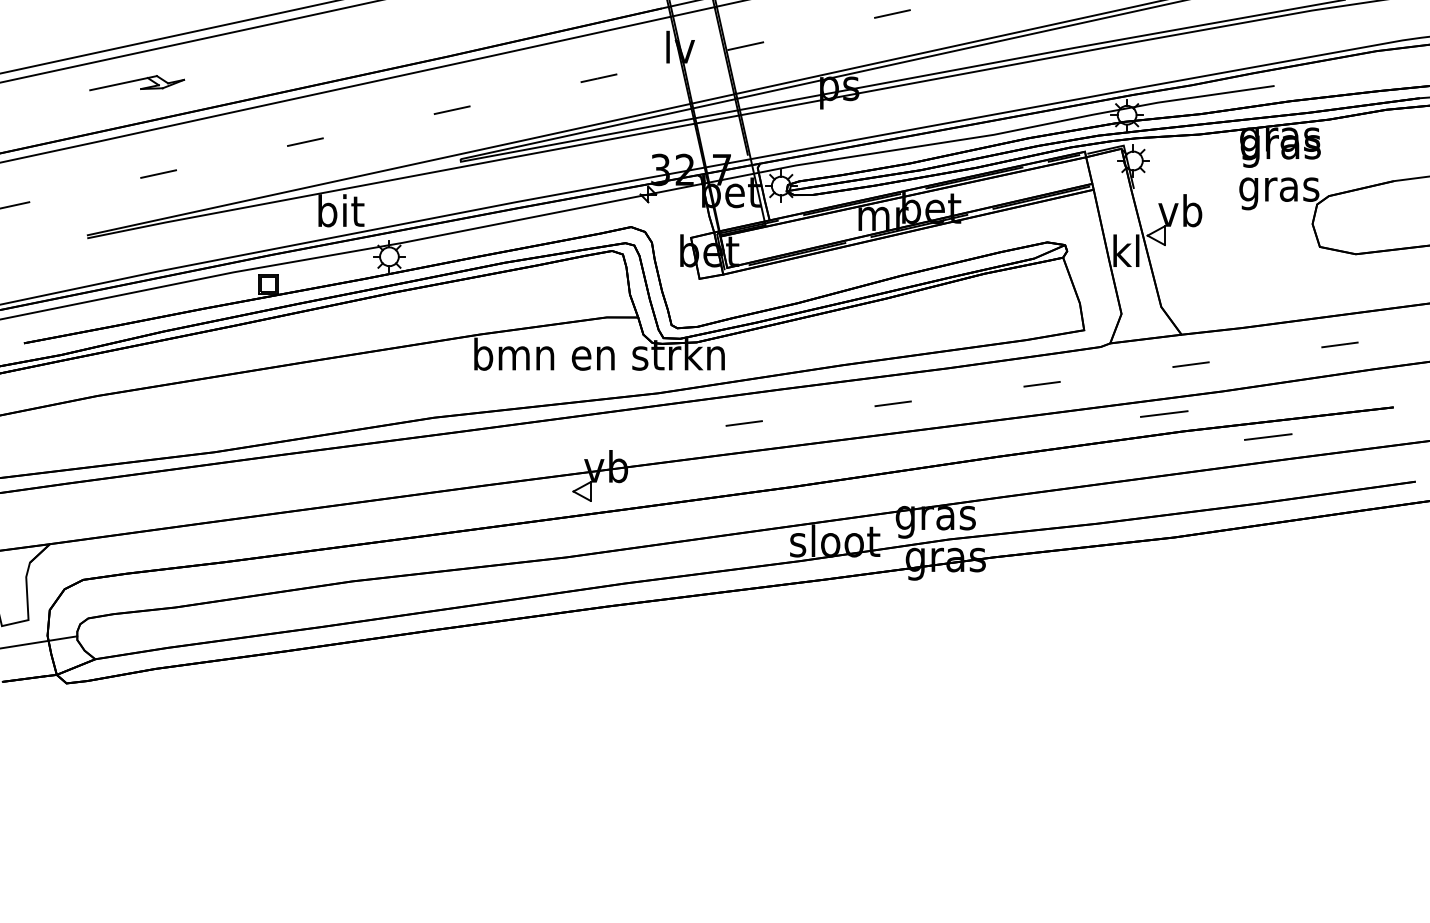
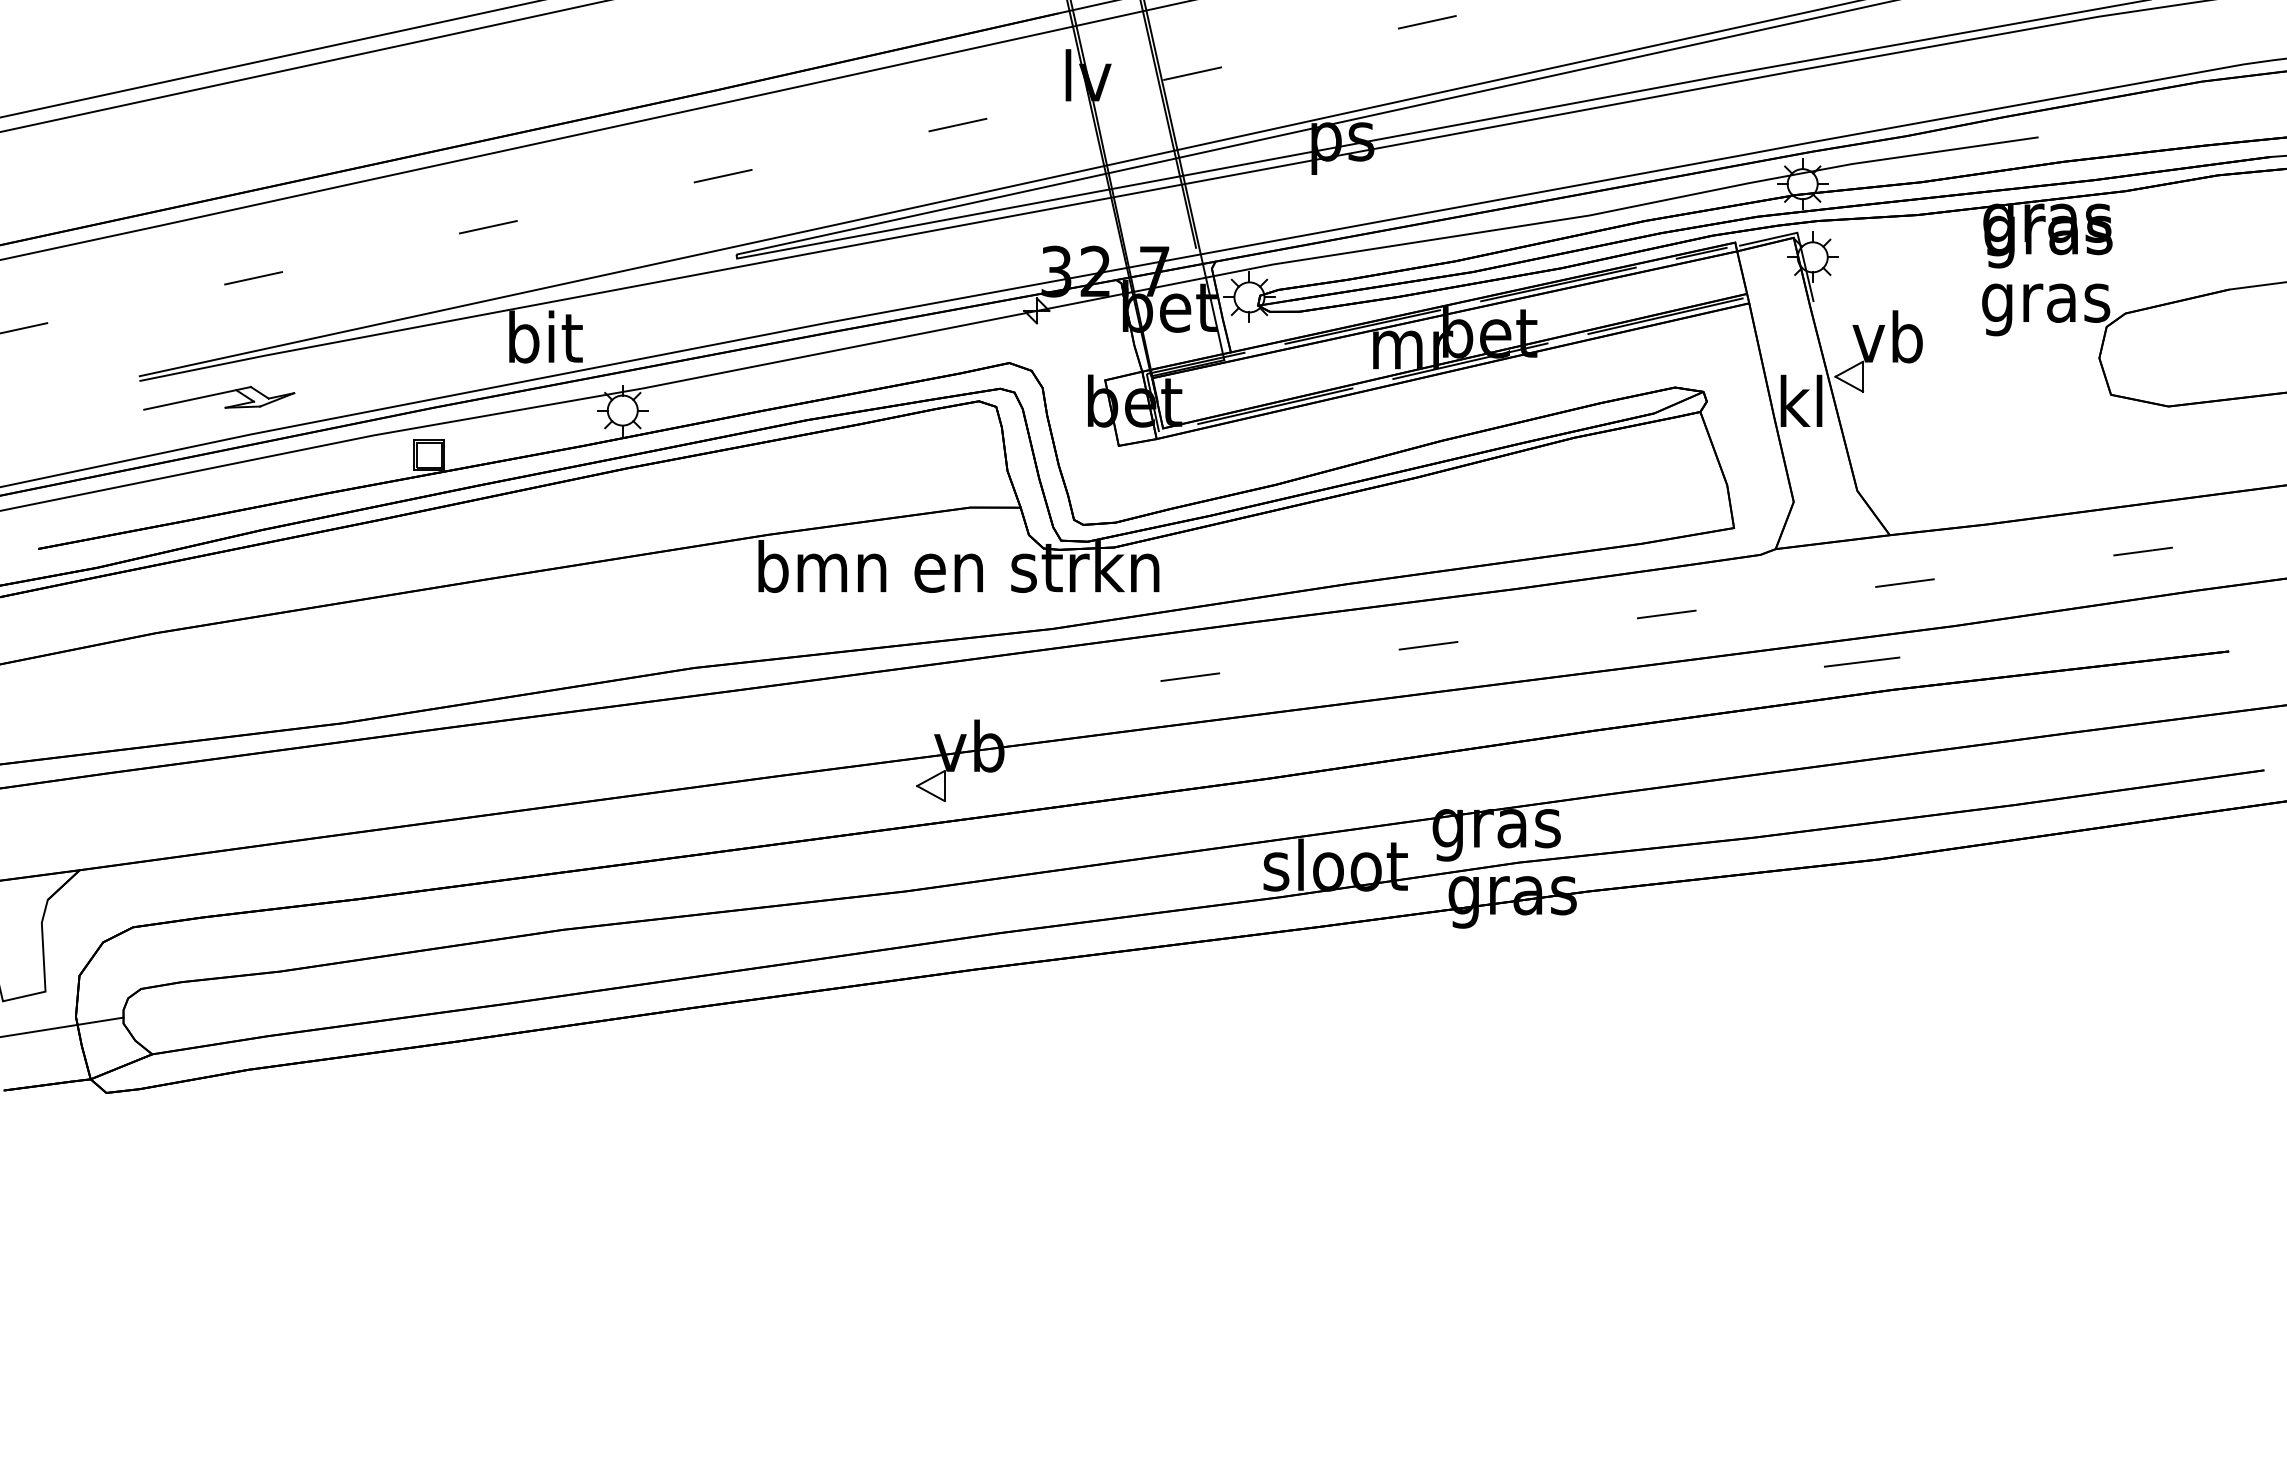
part: (137, 83) -> (219, 398), moved
line: (1268, 436) -> (2028, 698), removed

